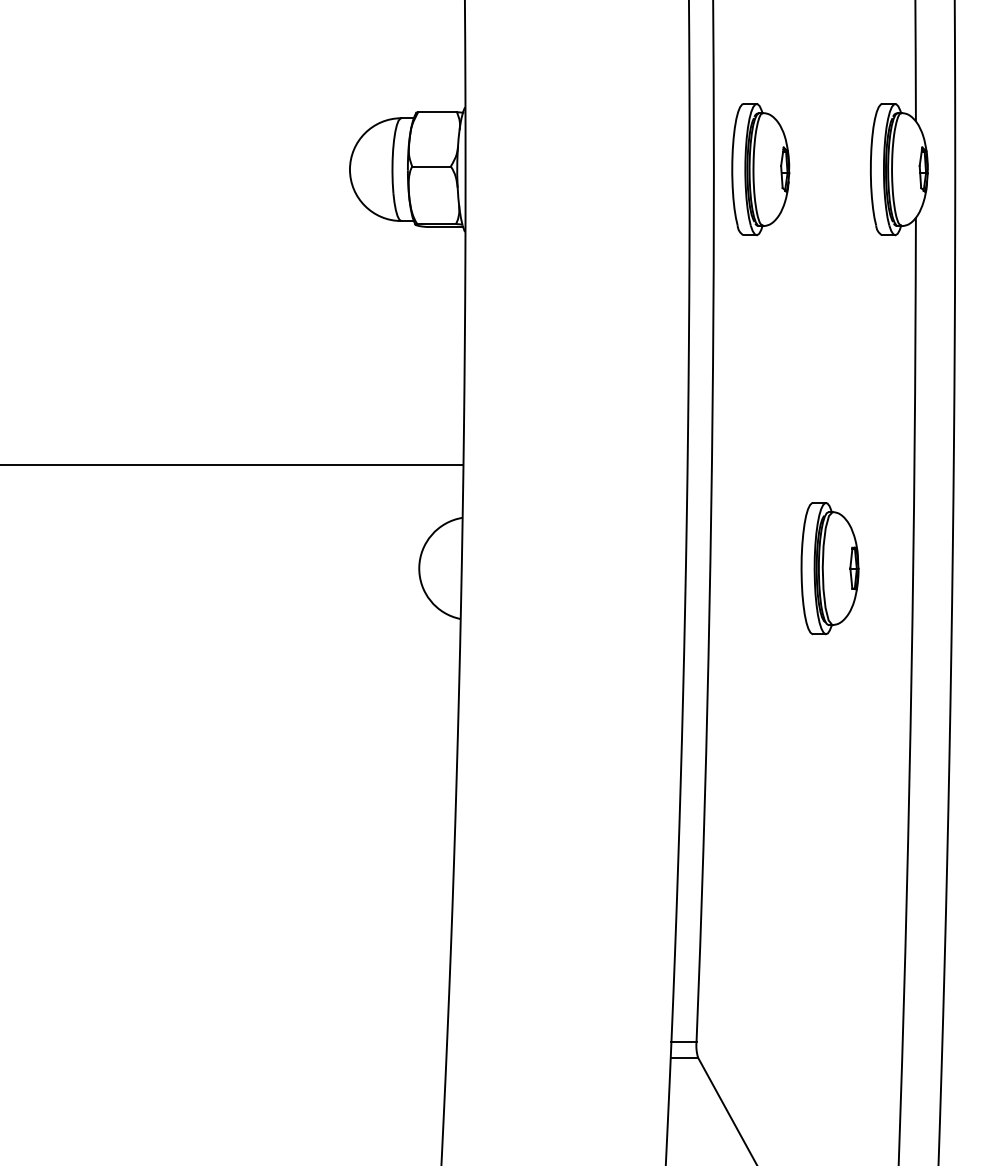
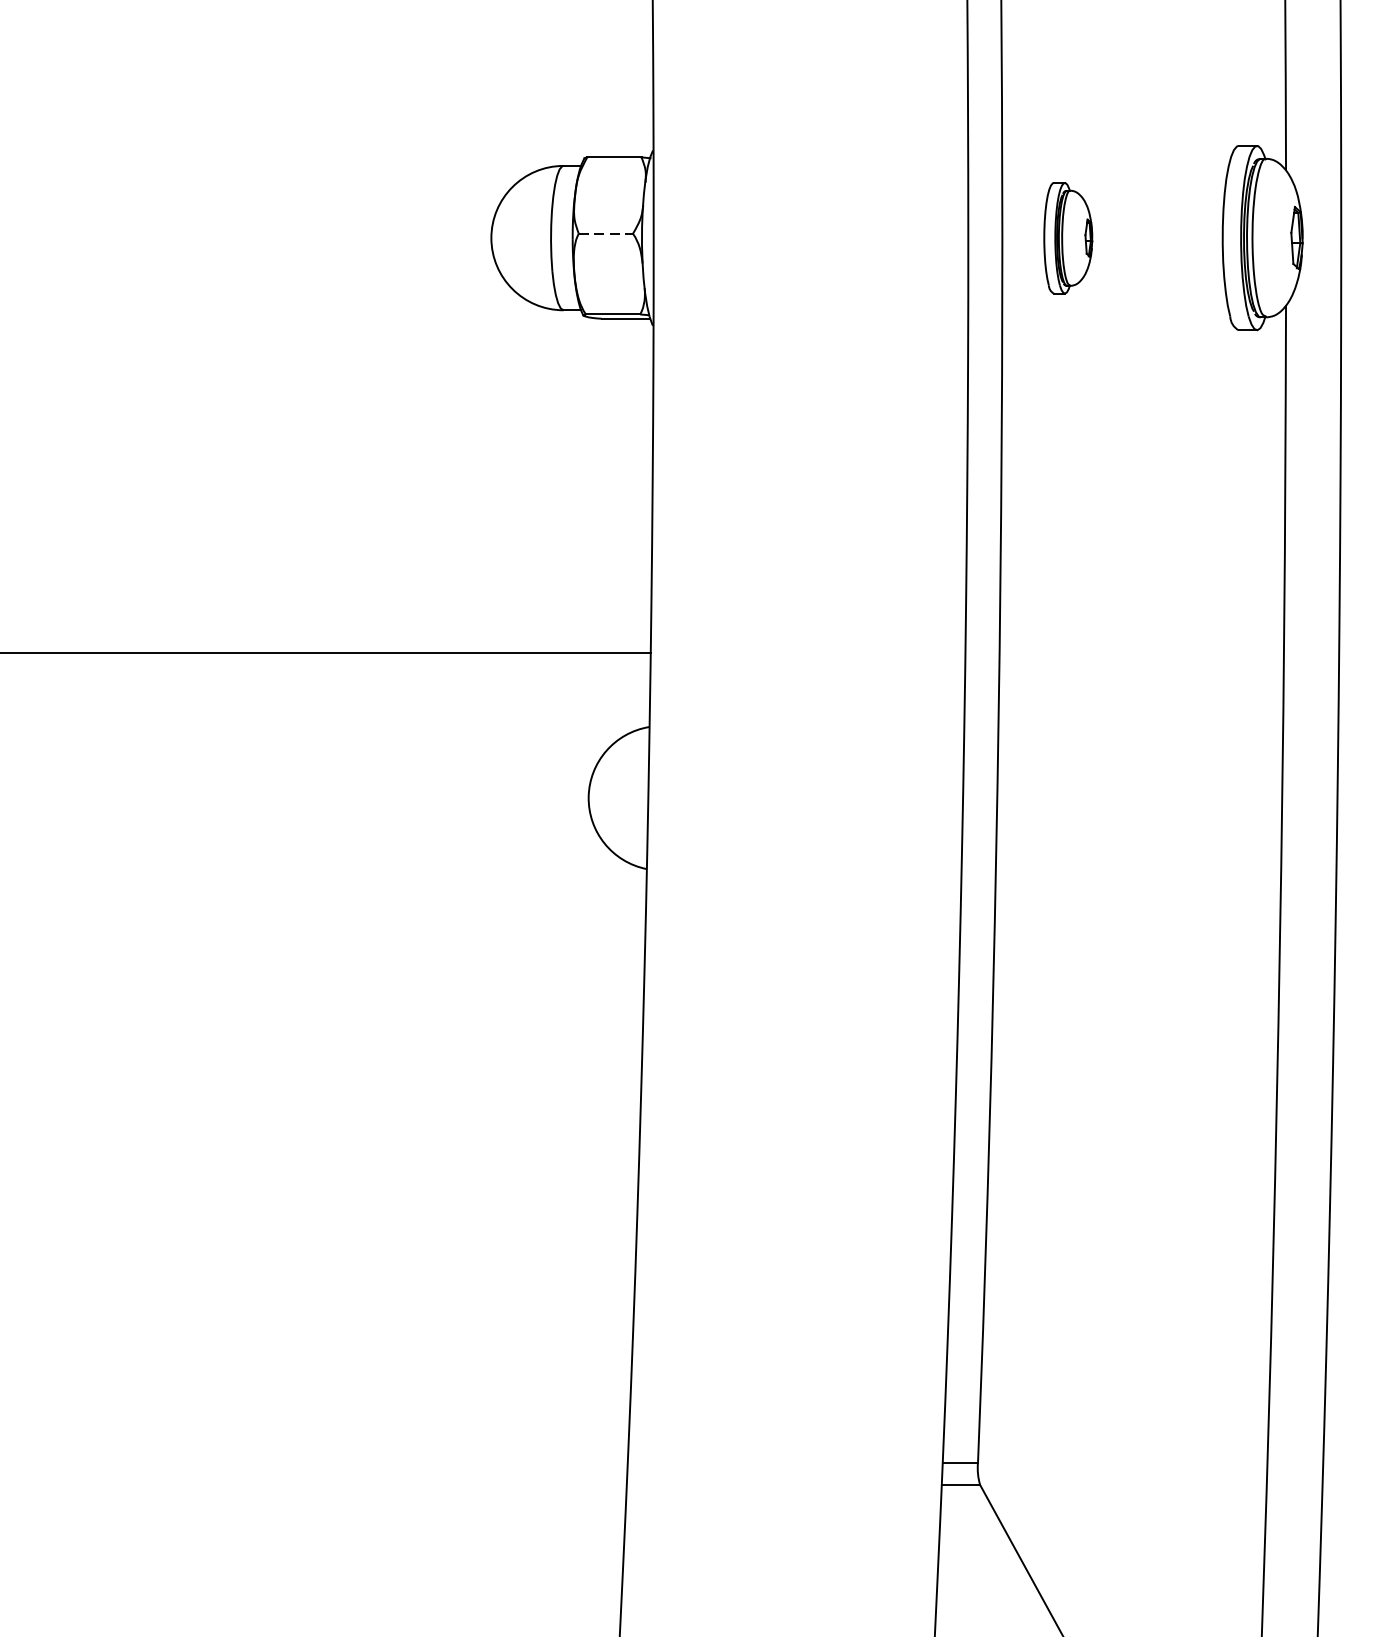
line: (432, 166) -> (607, 233), solid -> dashed
part: (760, 169) -> (1067, 237), size x0.6
part: (829, 568) -> (1164, 798), removed

